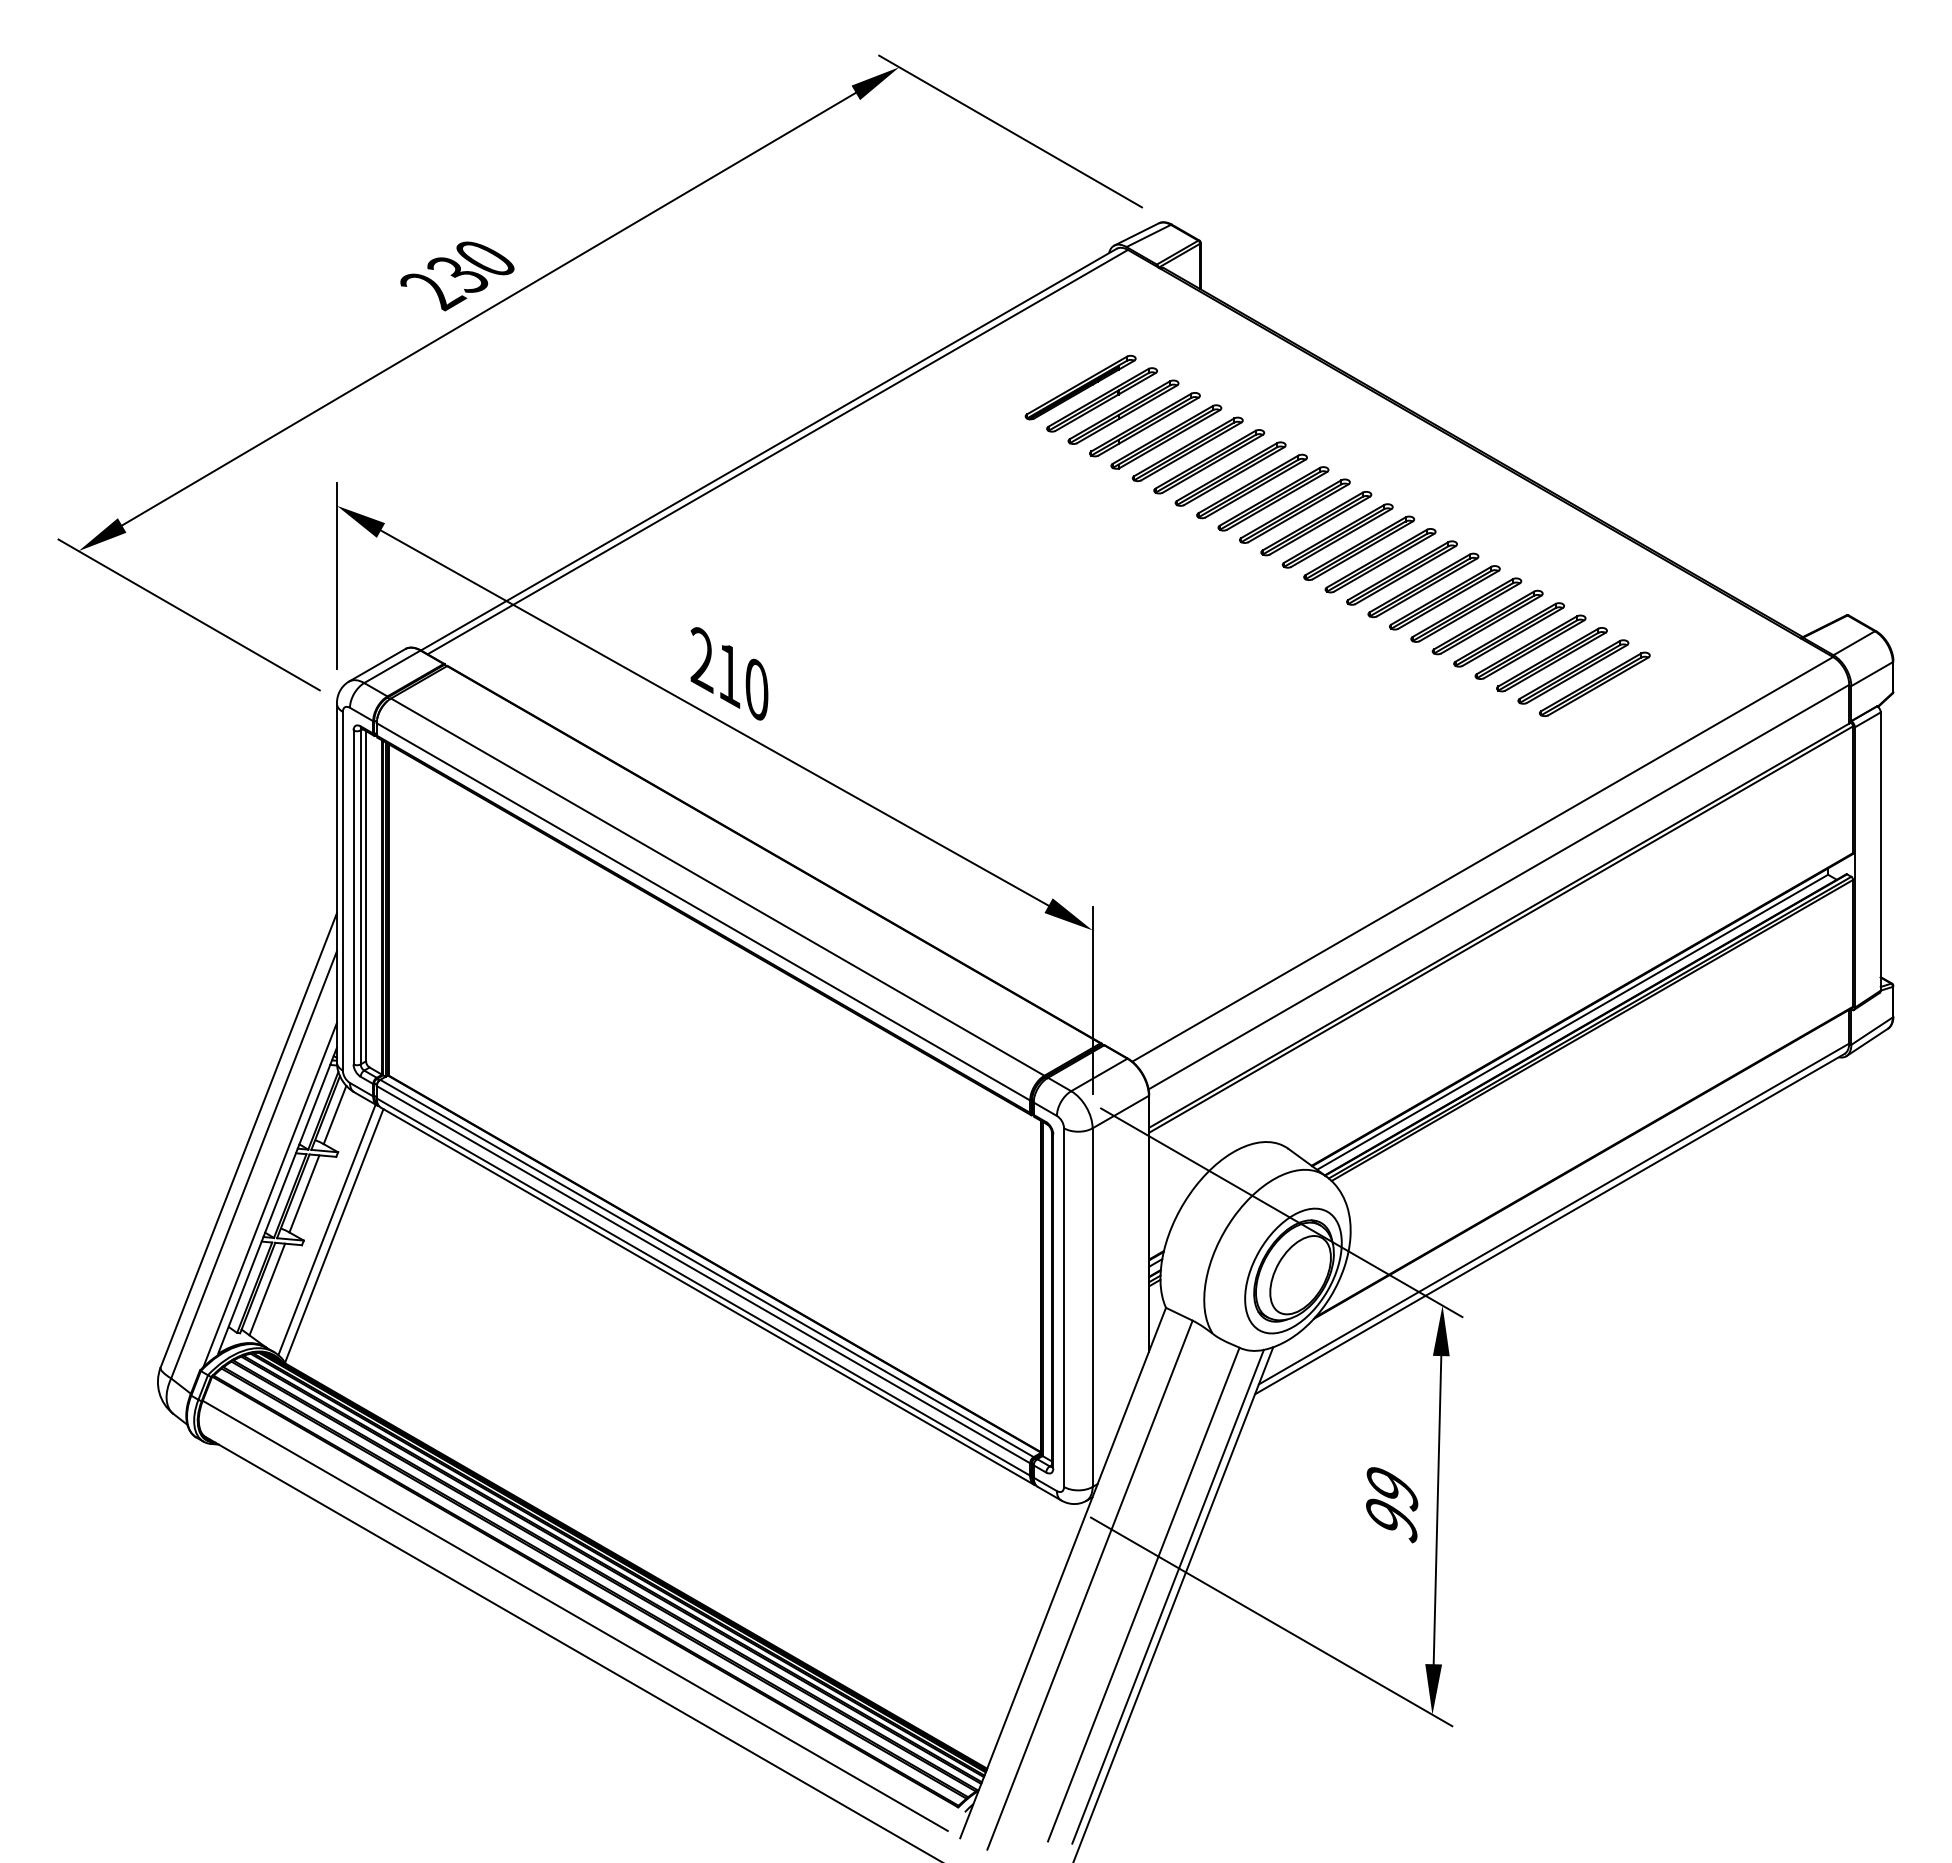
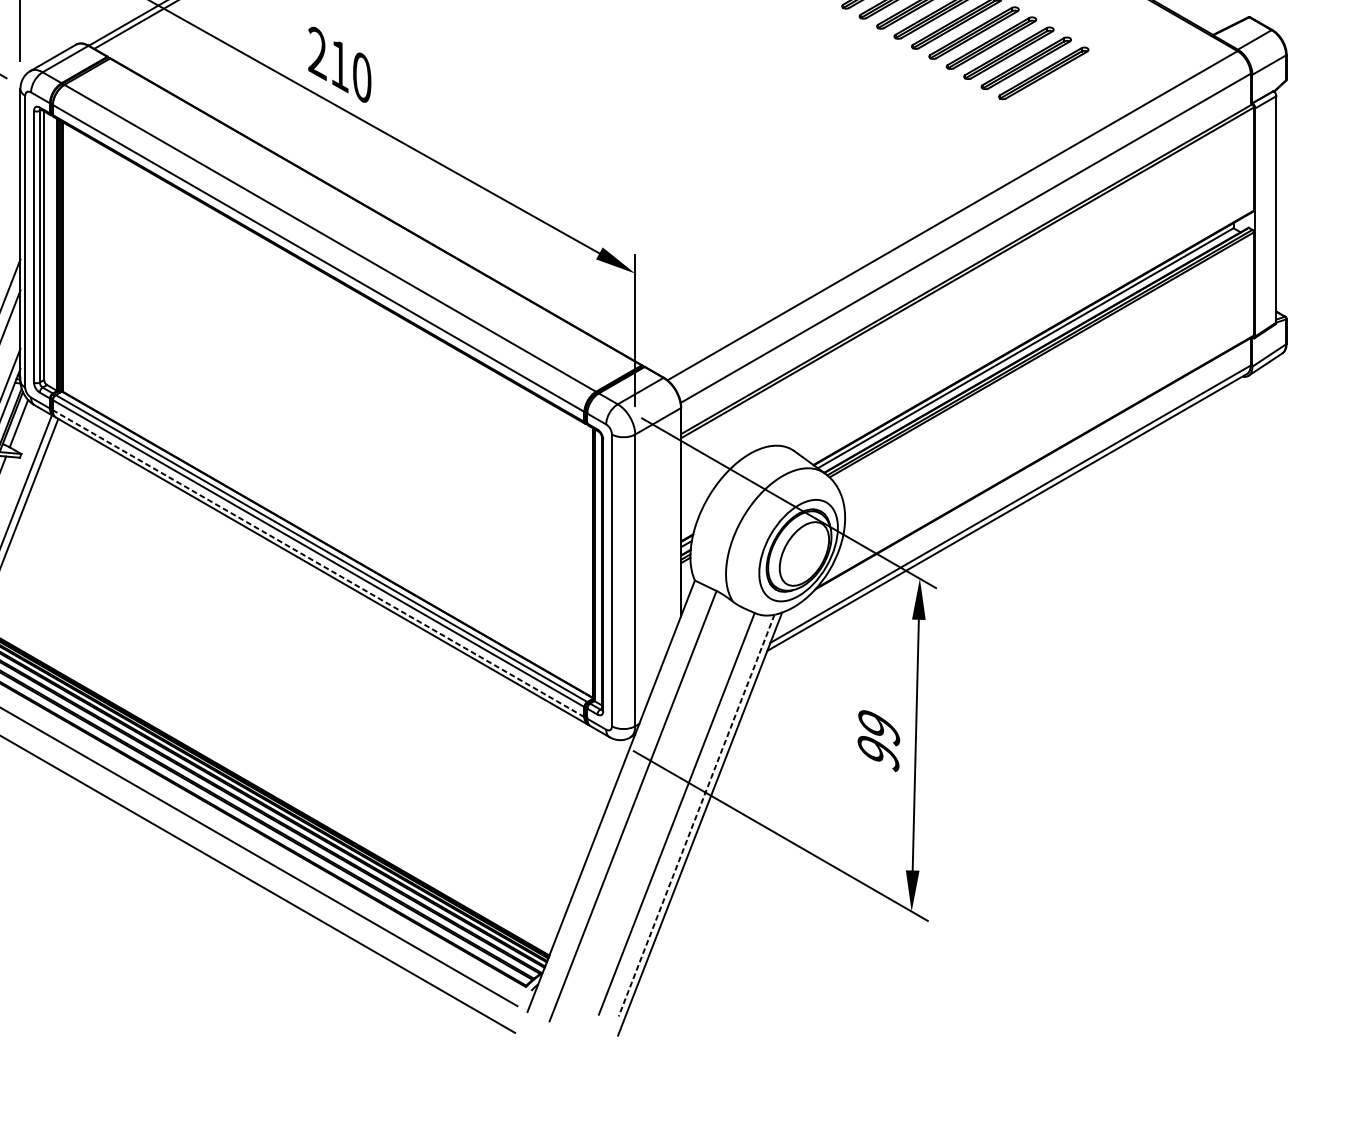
line: (703, 1286) -> (318, 563), solid -> dashed
line: (1168, 1596) -> (696, 815), solid -> dashed

